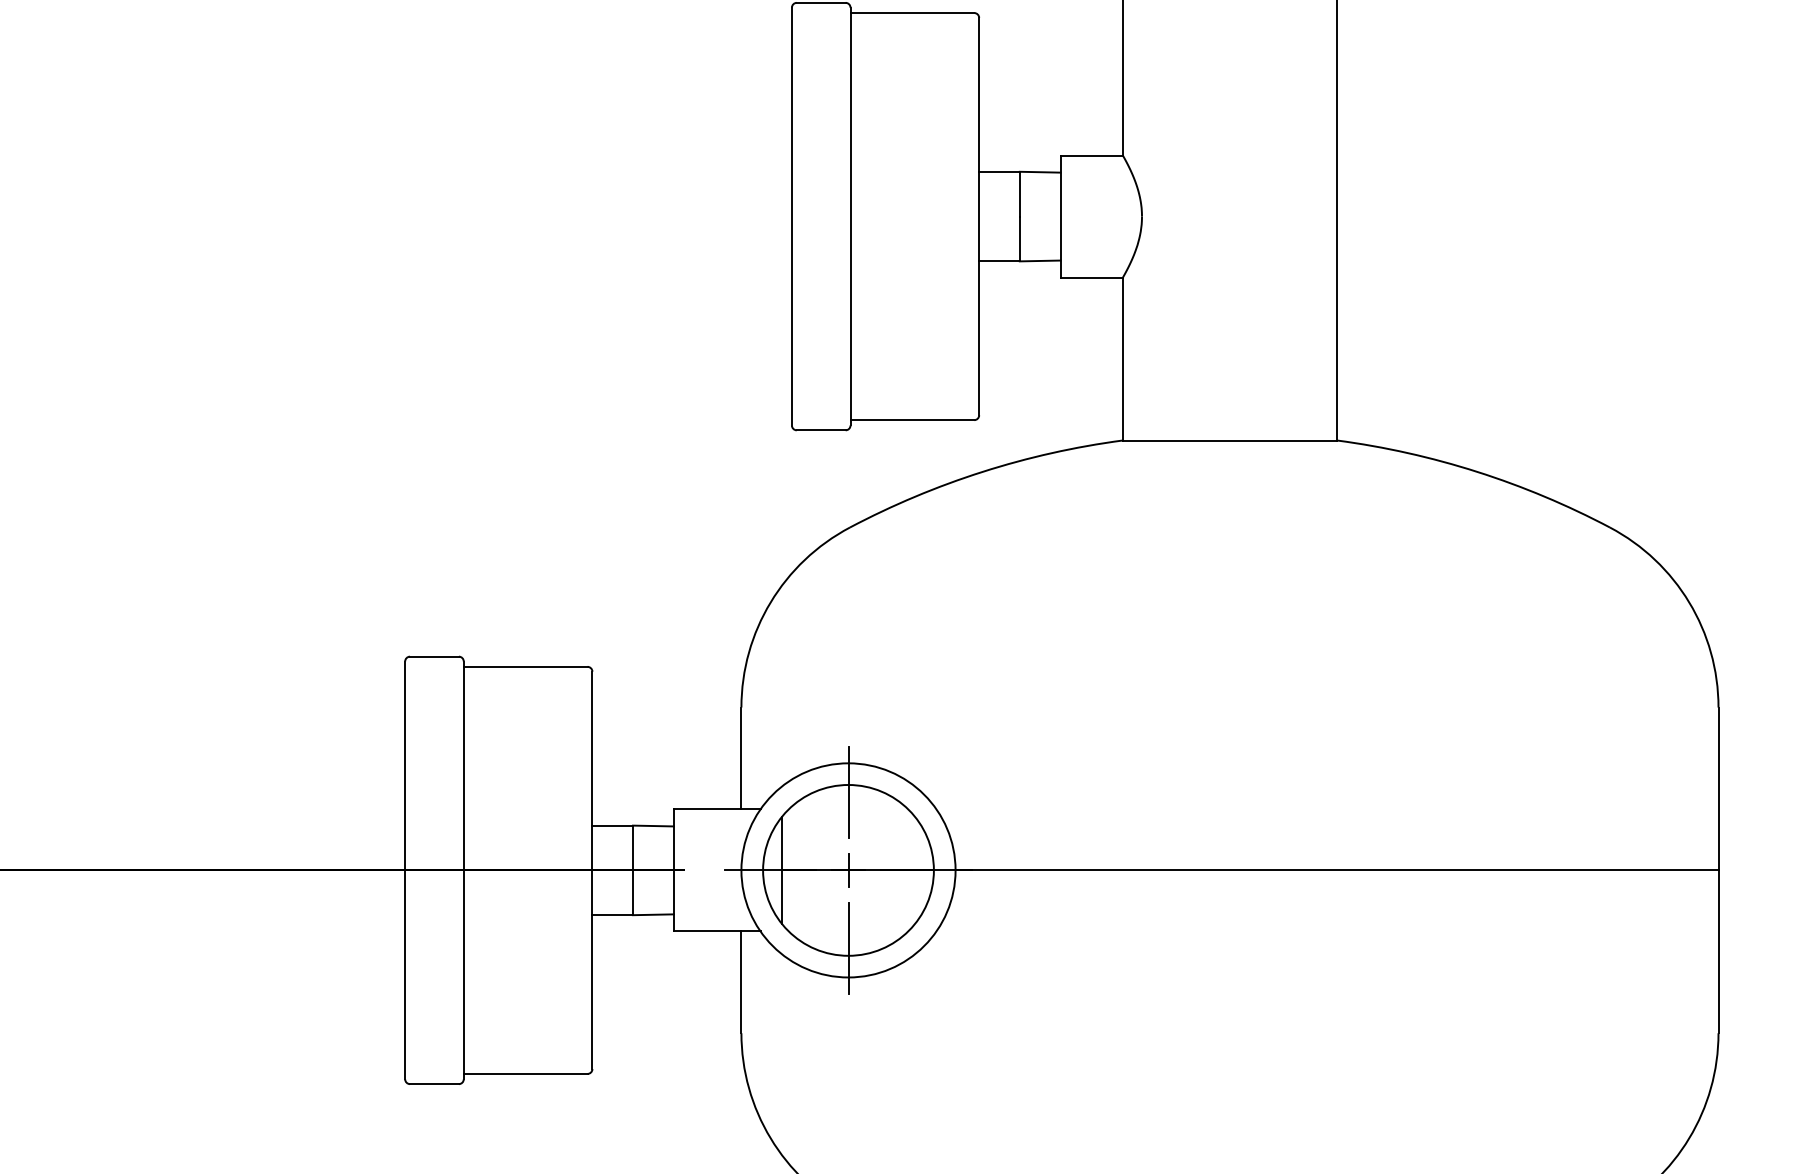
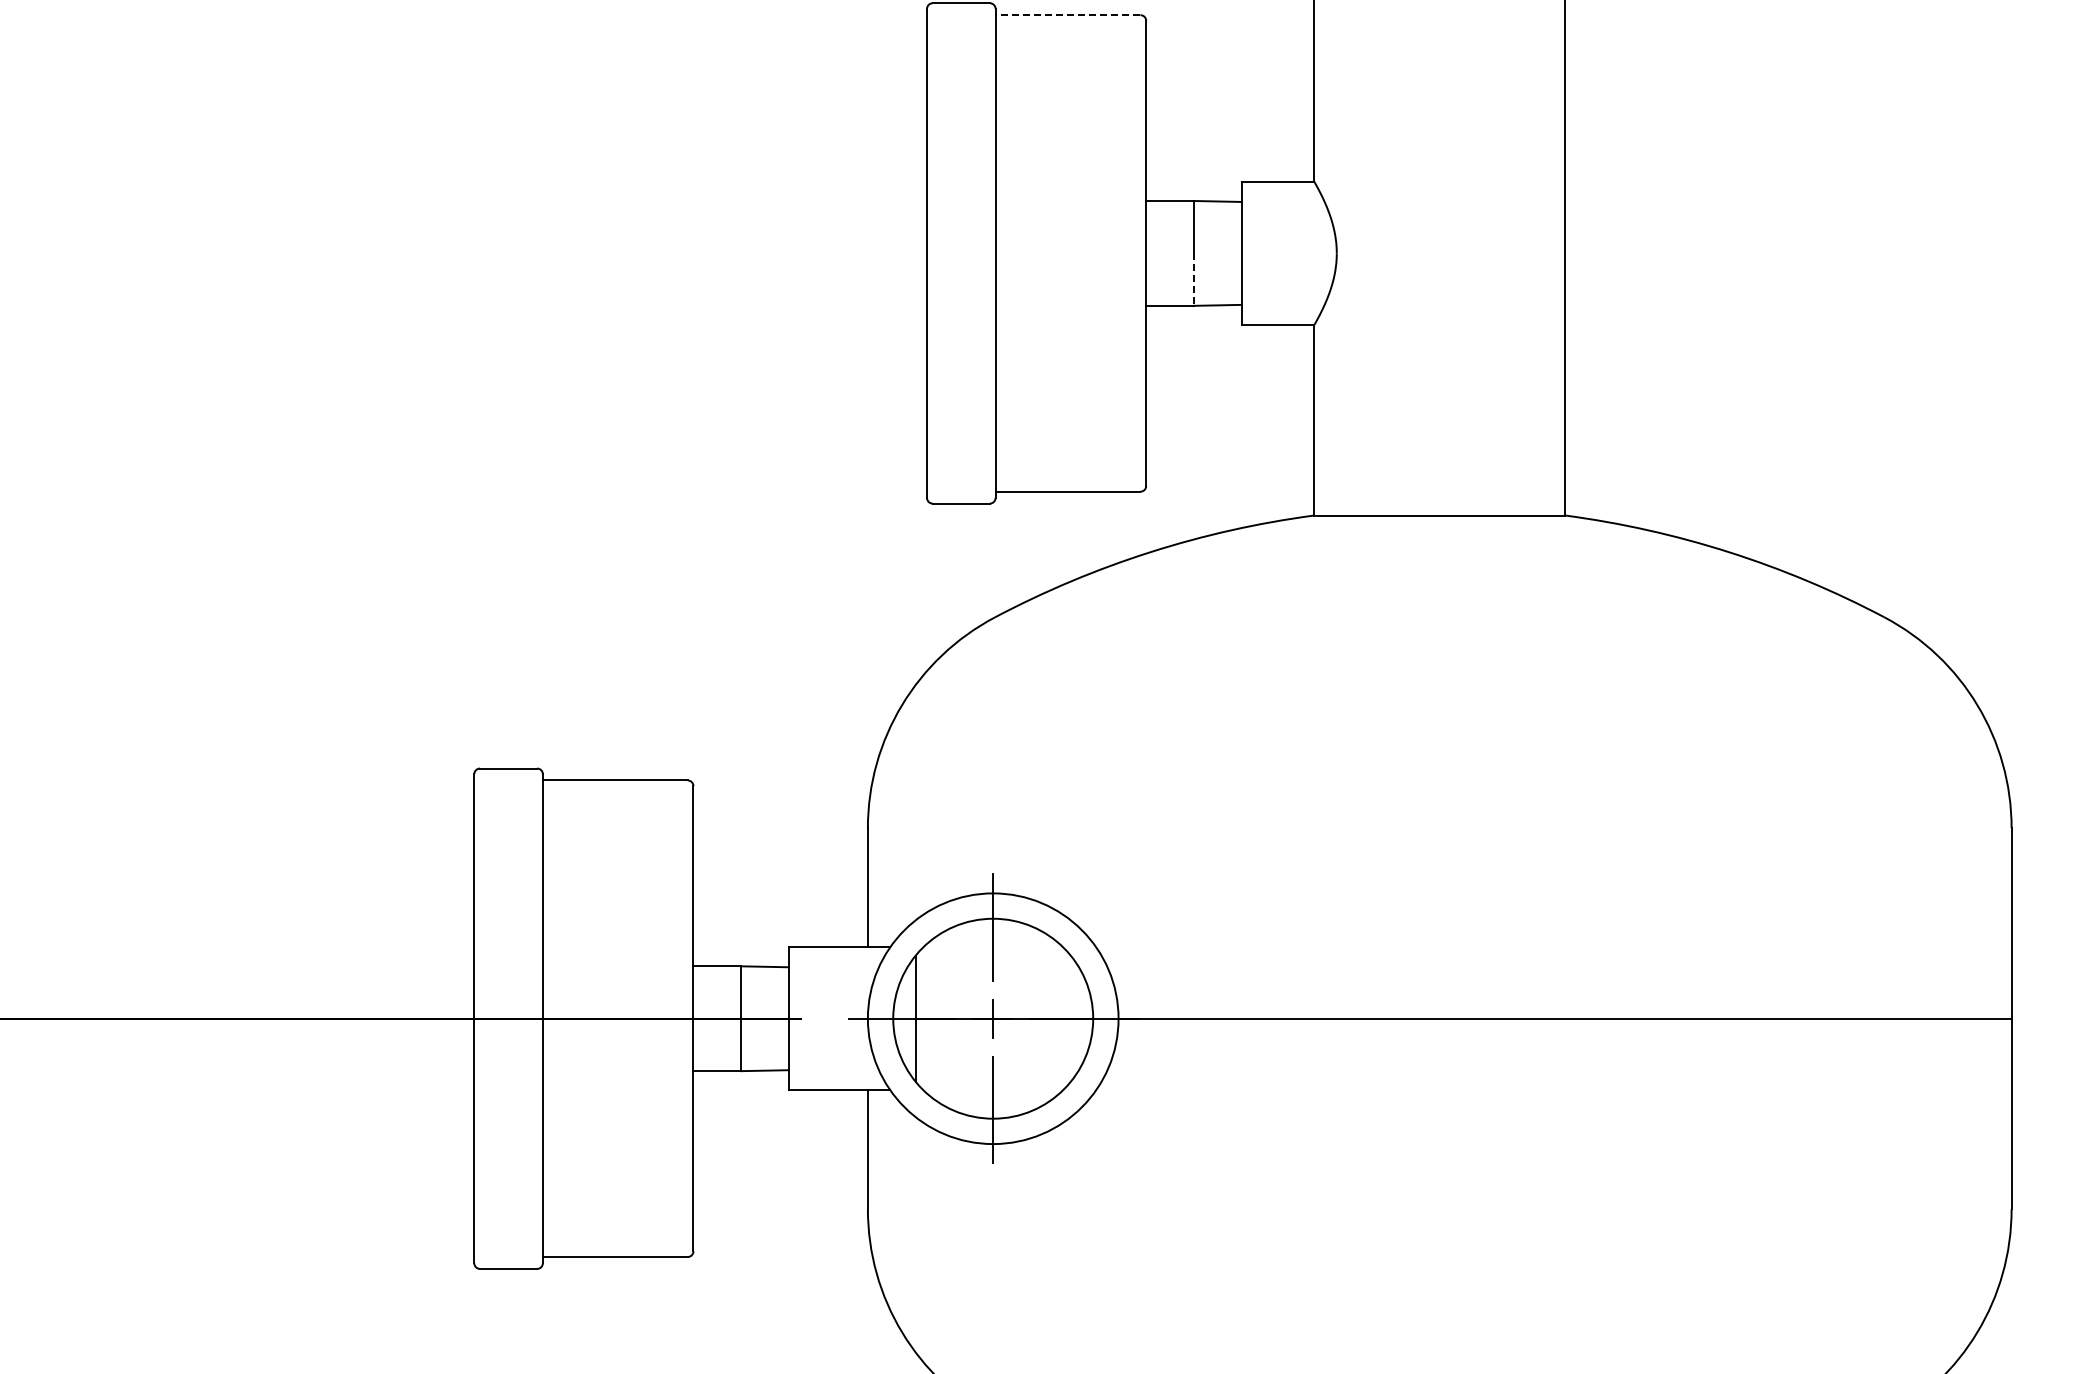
line: (911, 13) -> (1067, 15), solid -> dashed
line: (1019, 239) -> (1193, 280), solid -> dashed

